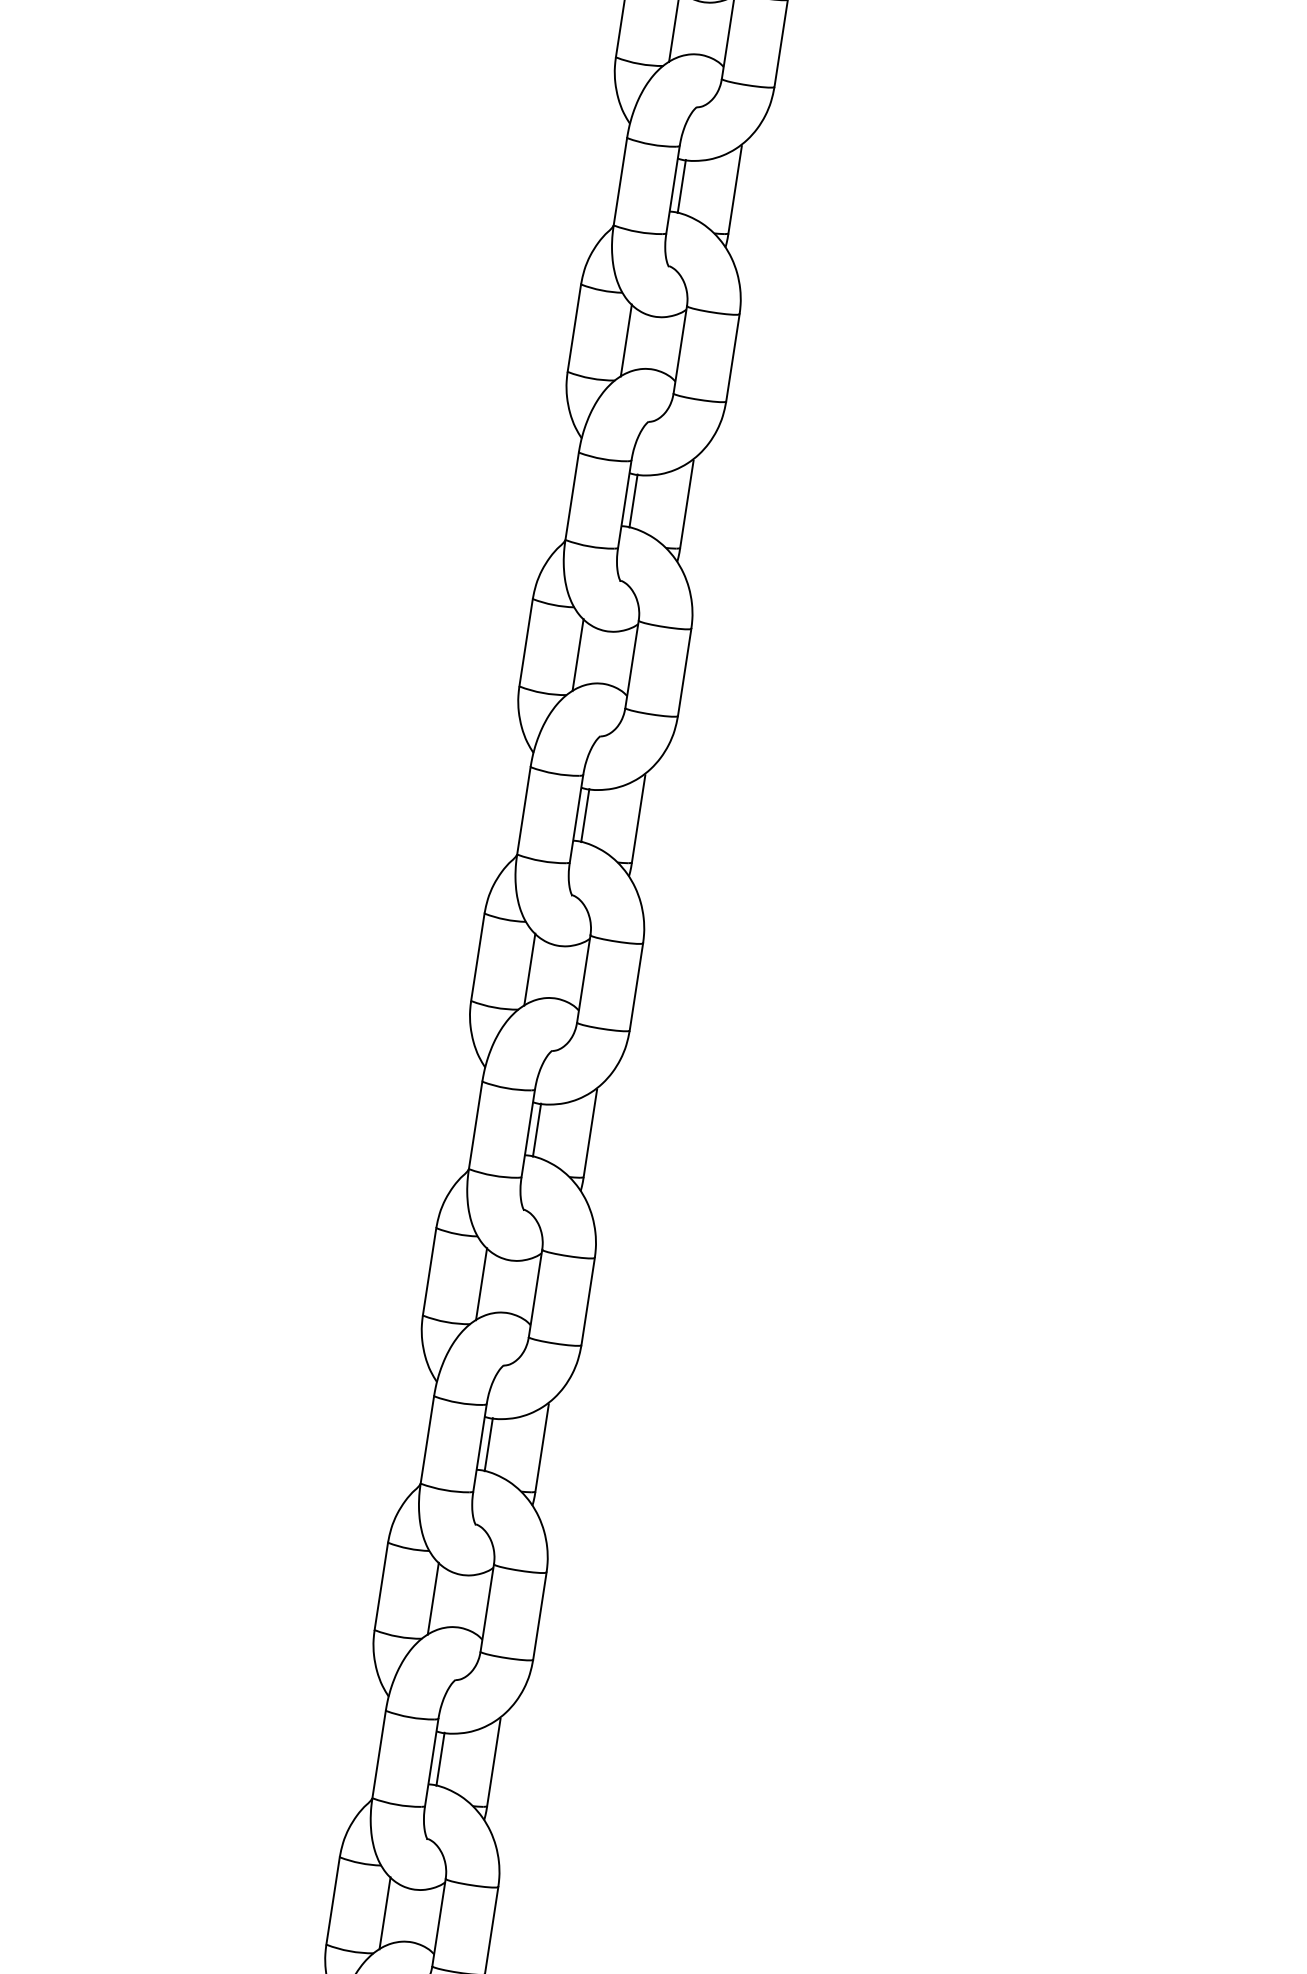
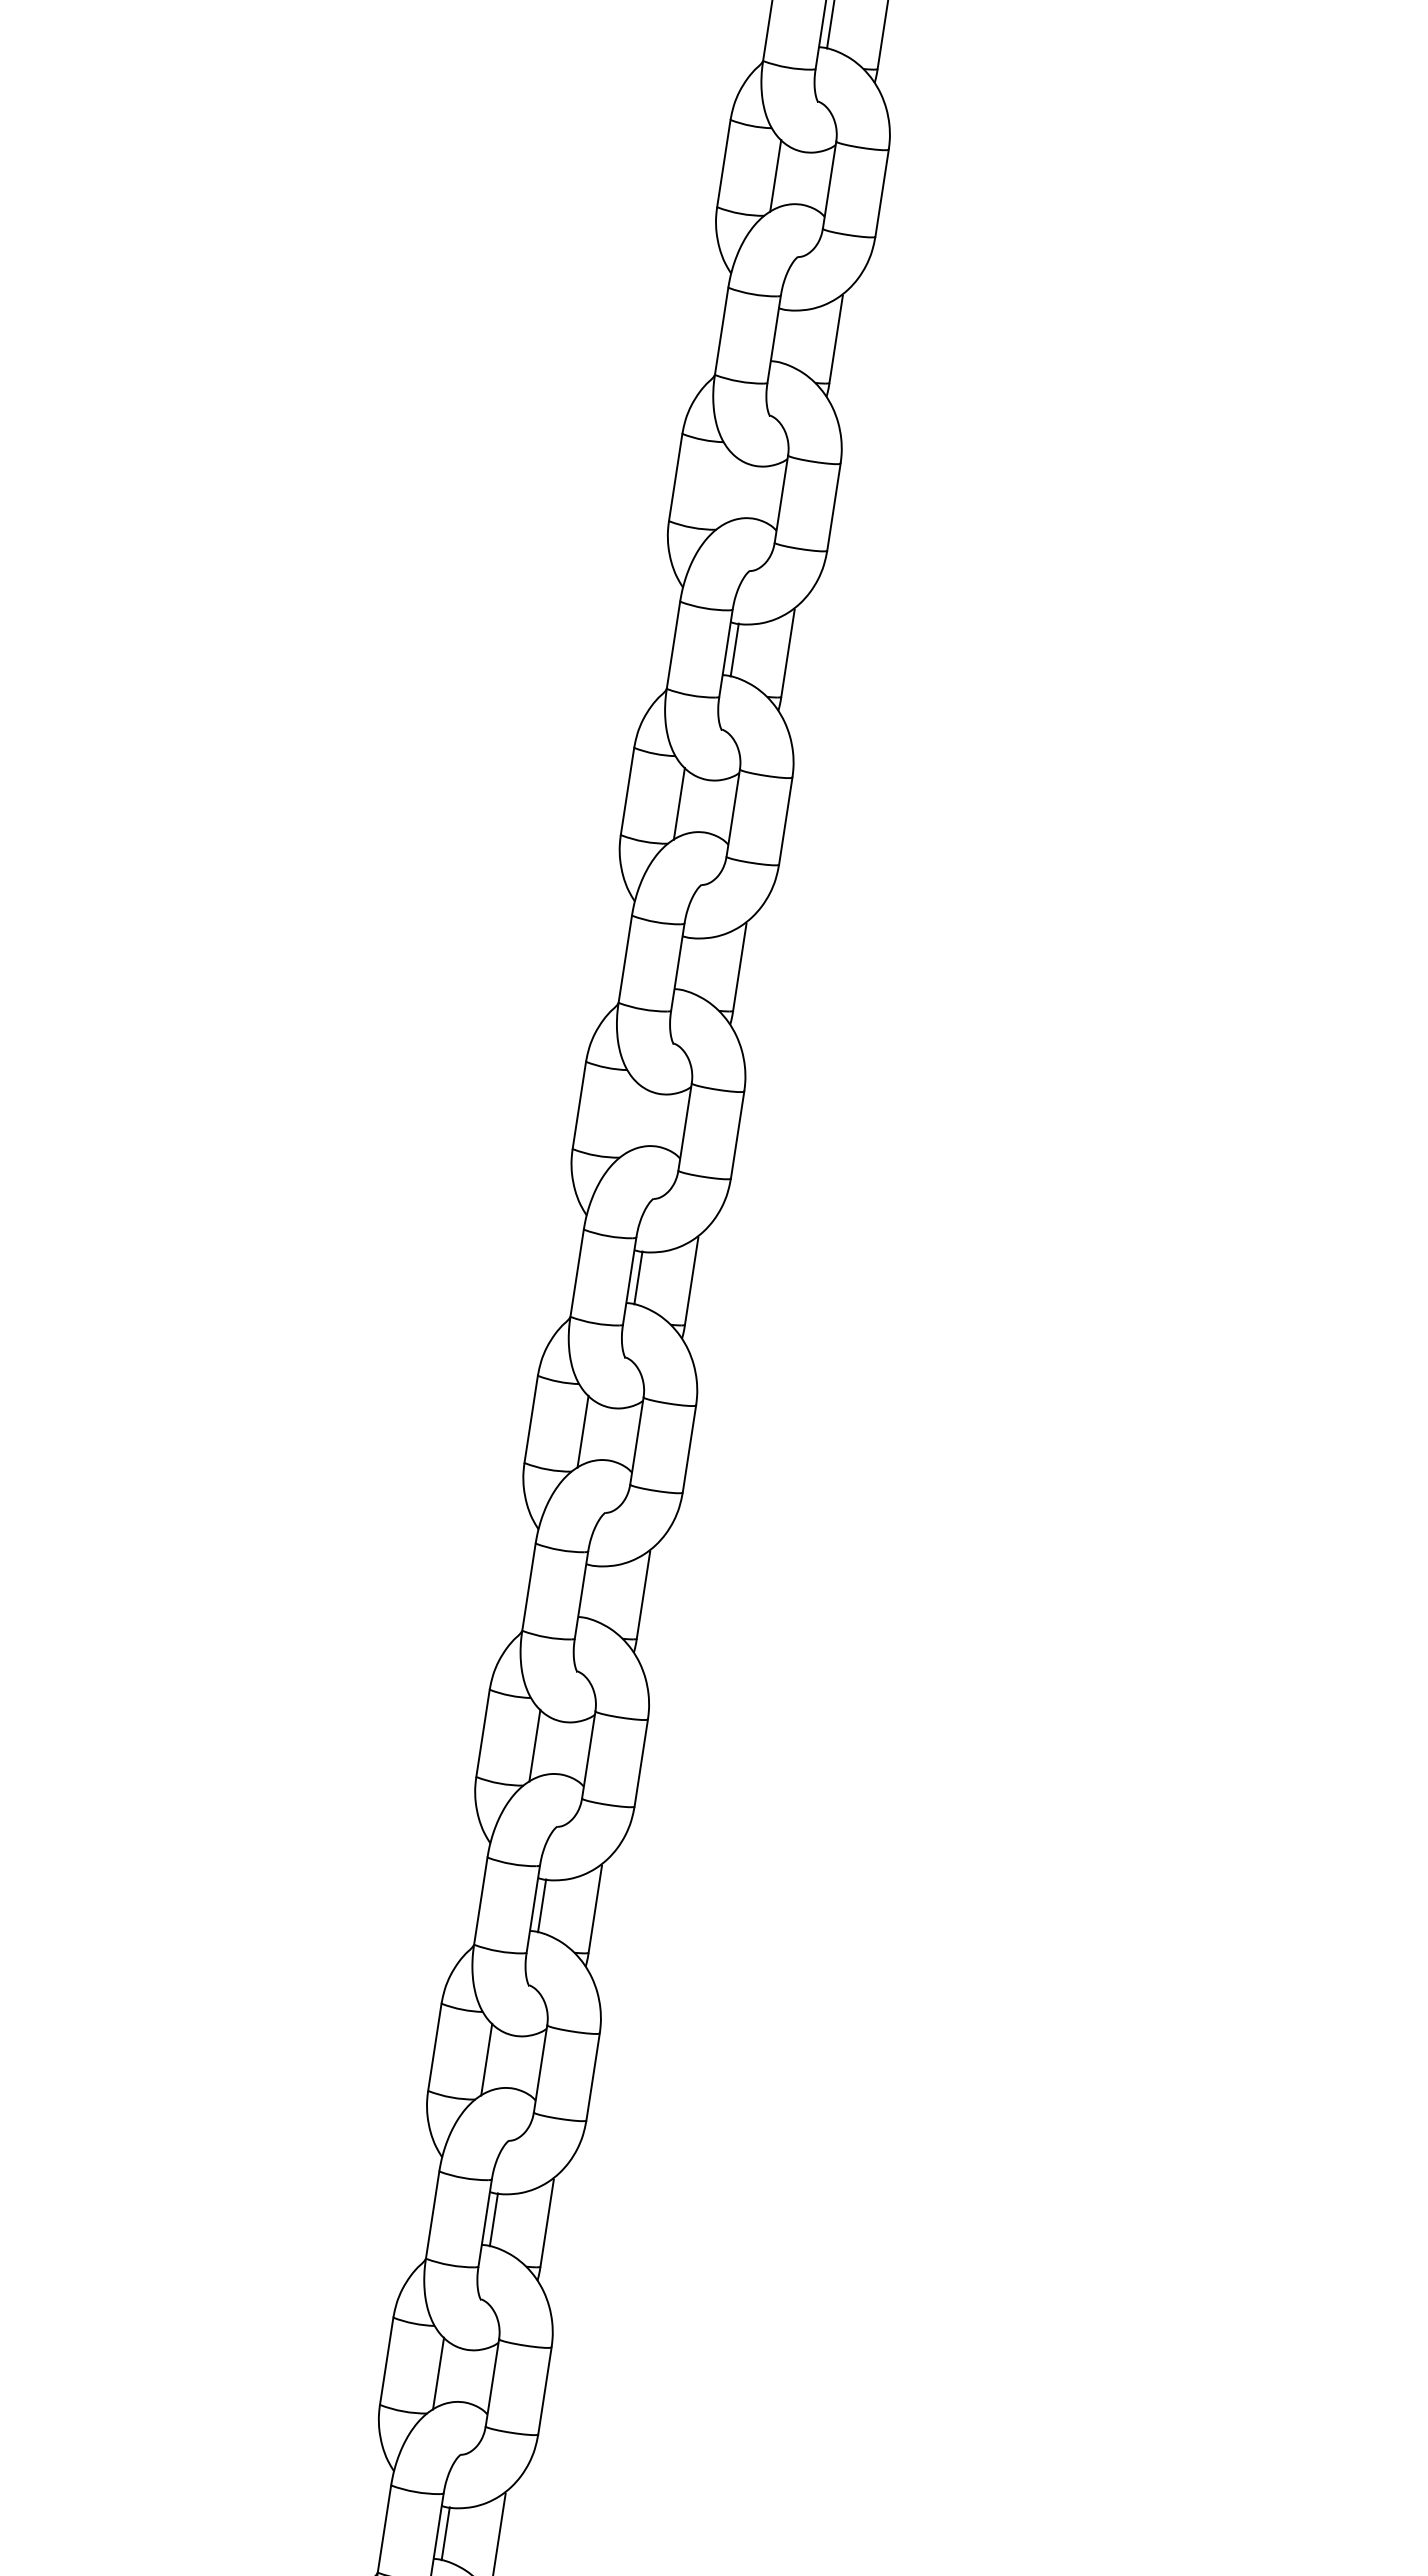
line: (633, 500) -> (782, 335), removed
line: (578, 654) -> (727, 489), removed
line: (536, 1129) -> (686, 963), removed
line: (480, 1283) -> (630, 1117), removed
line: (440, 1758) -> (590, 1591), removed

